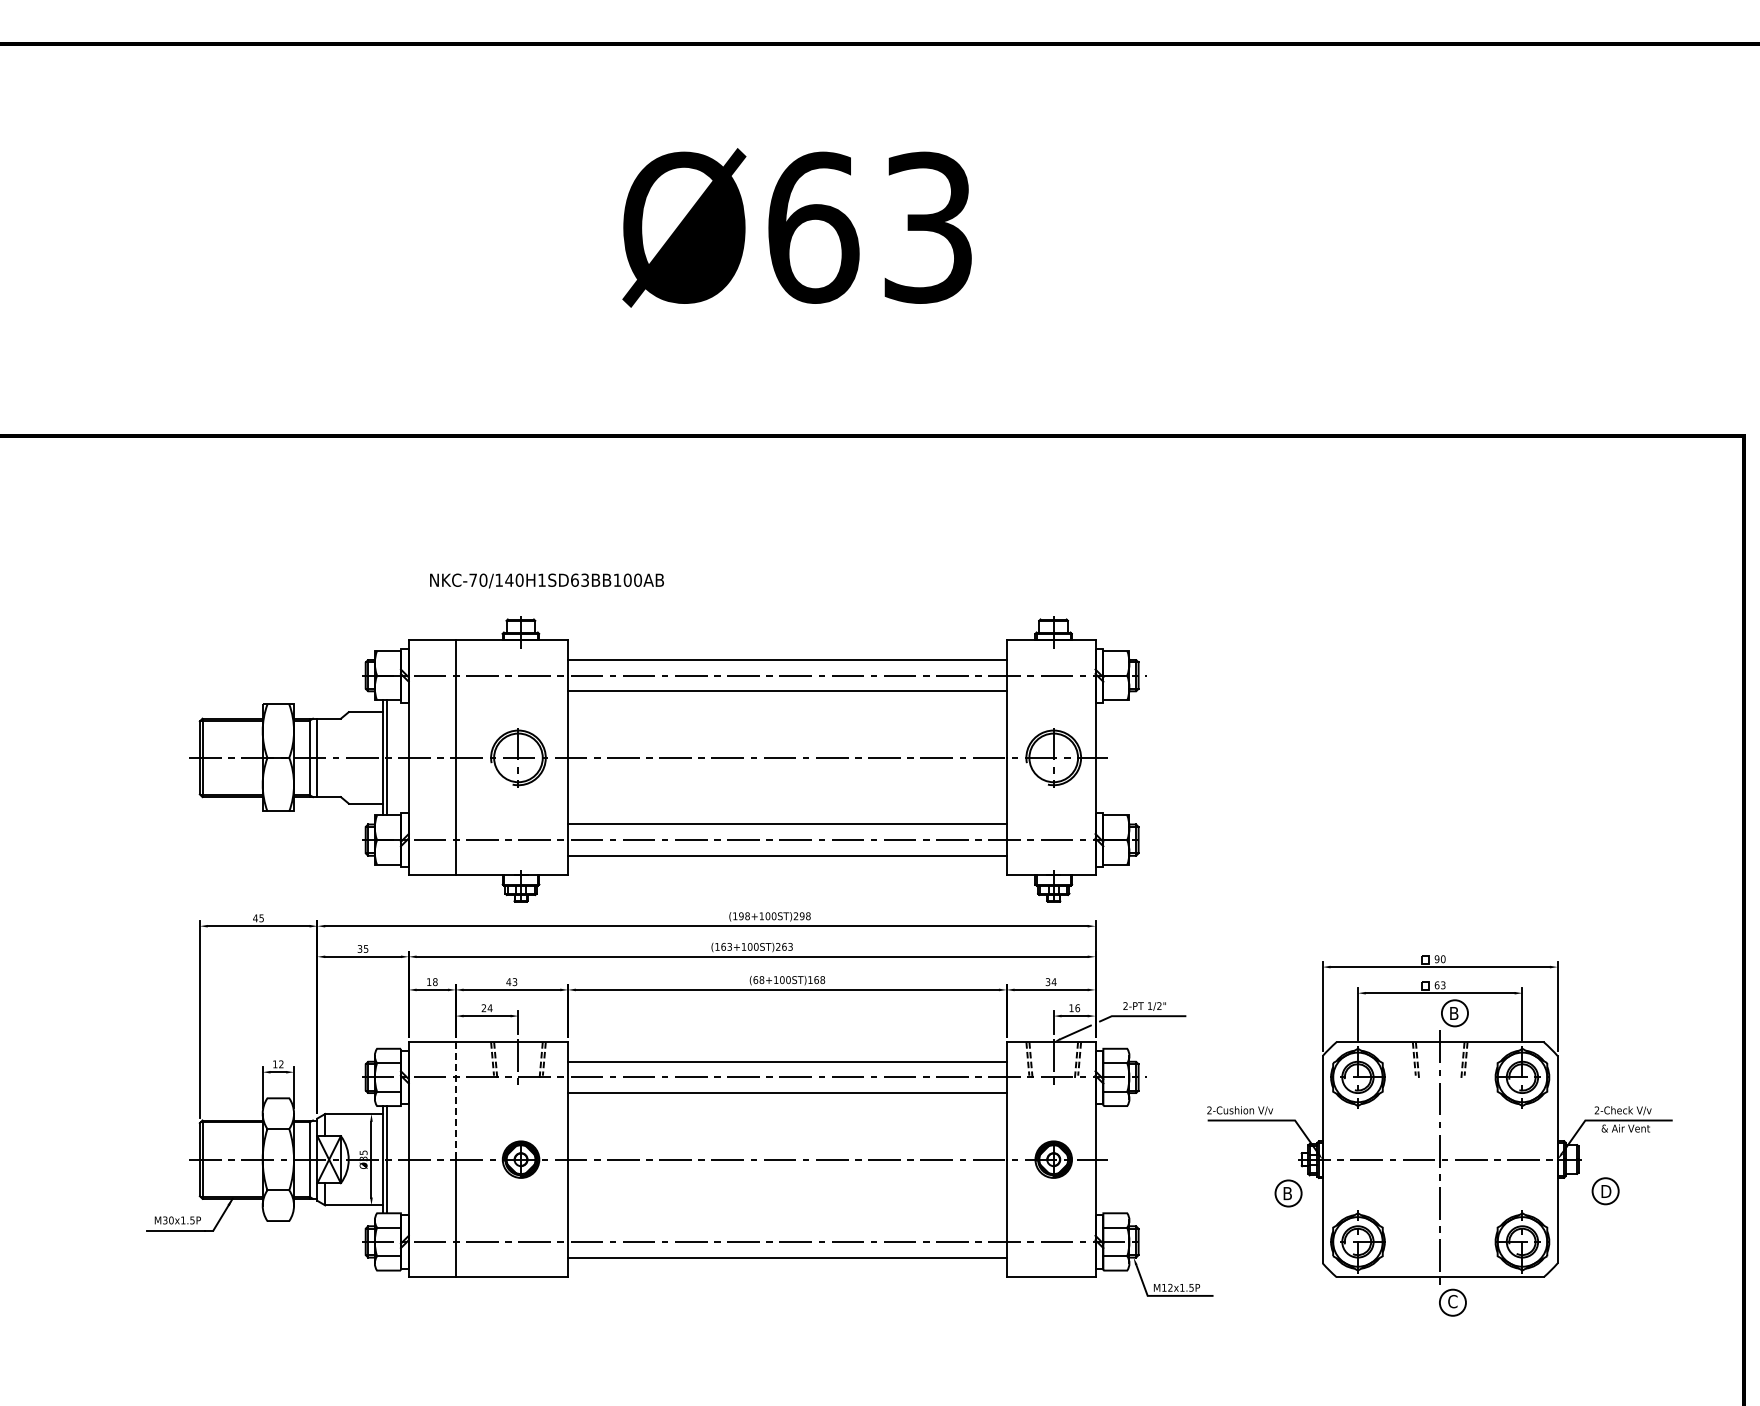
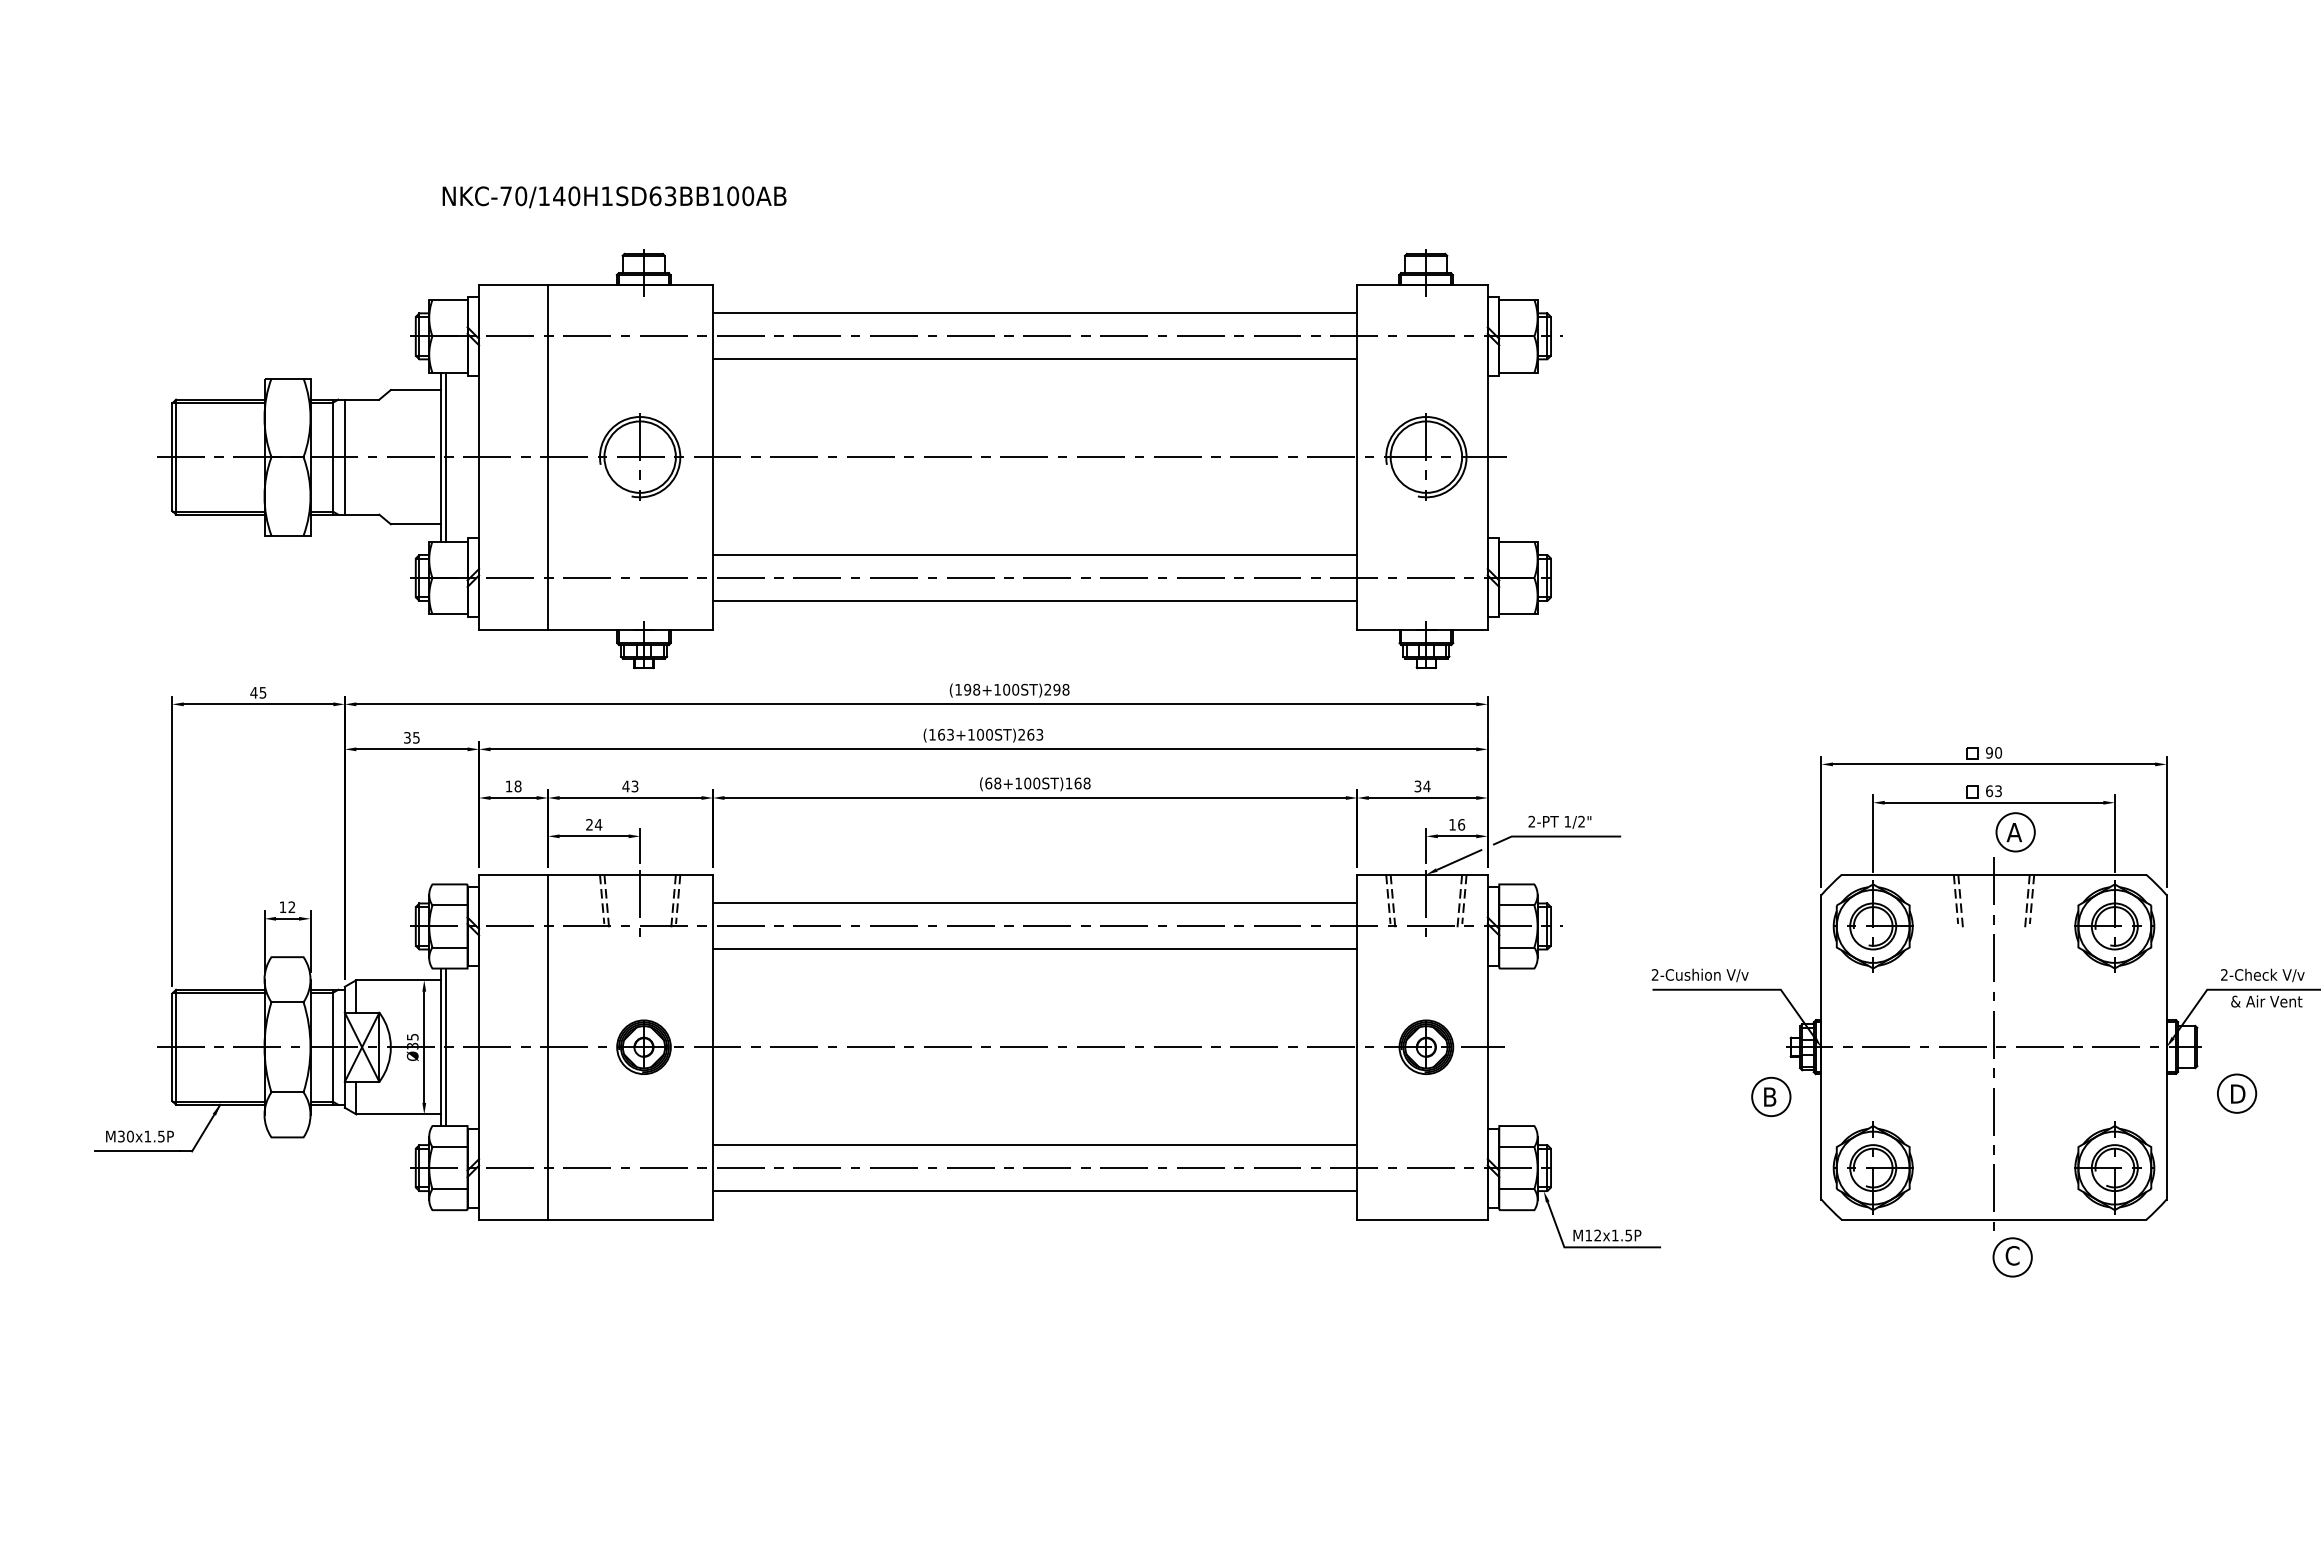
text: (546, 580) -> (613, 196), moved
text: (1453, 1013) -> (2013, 832), B -> A
line: (455, 1100) -> (547, 960), dashed -> solid
line: (787, 1226) -> (1035, 1145), added

